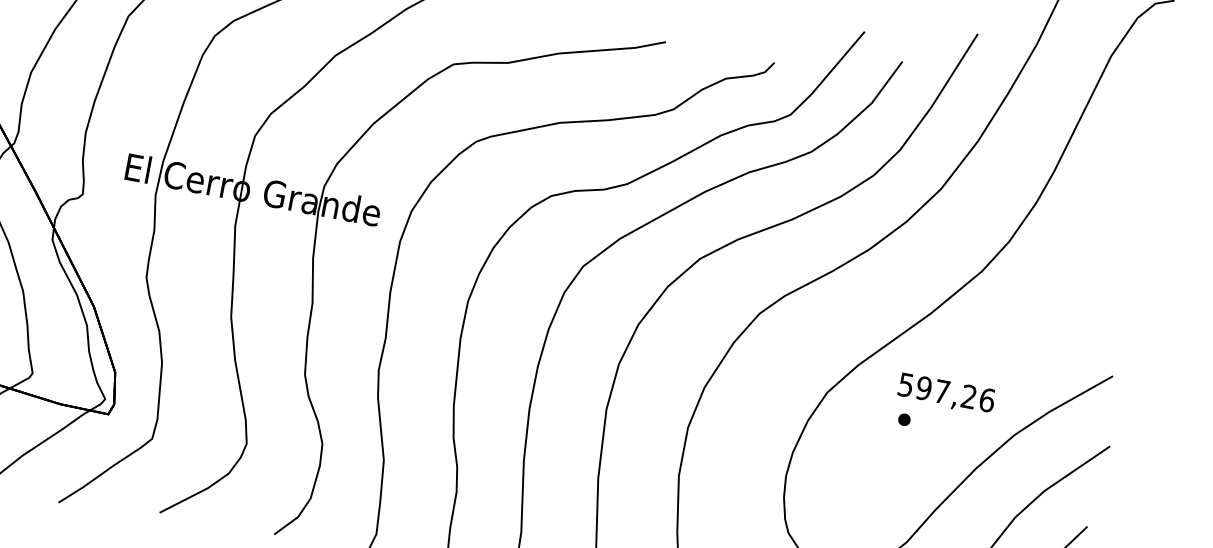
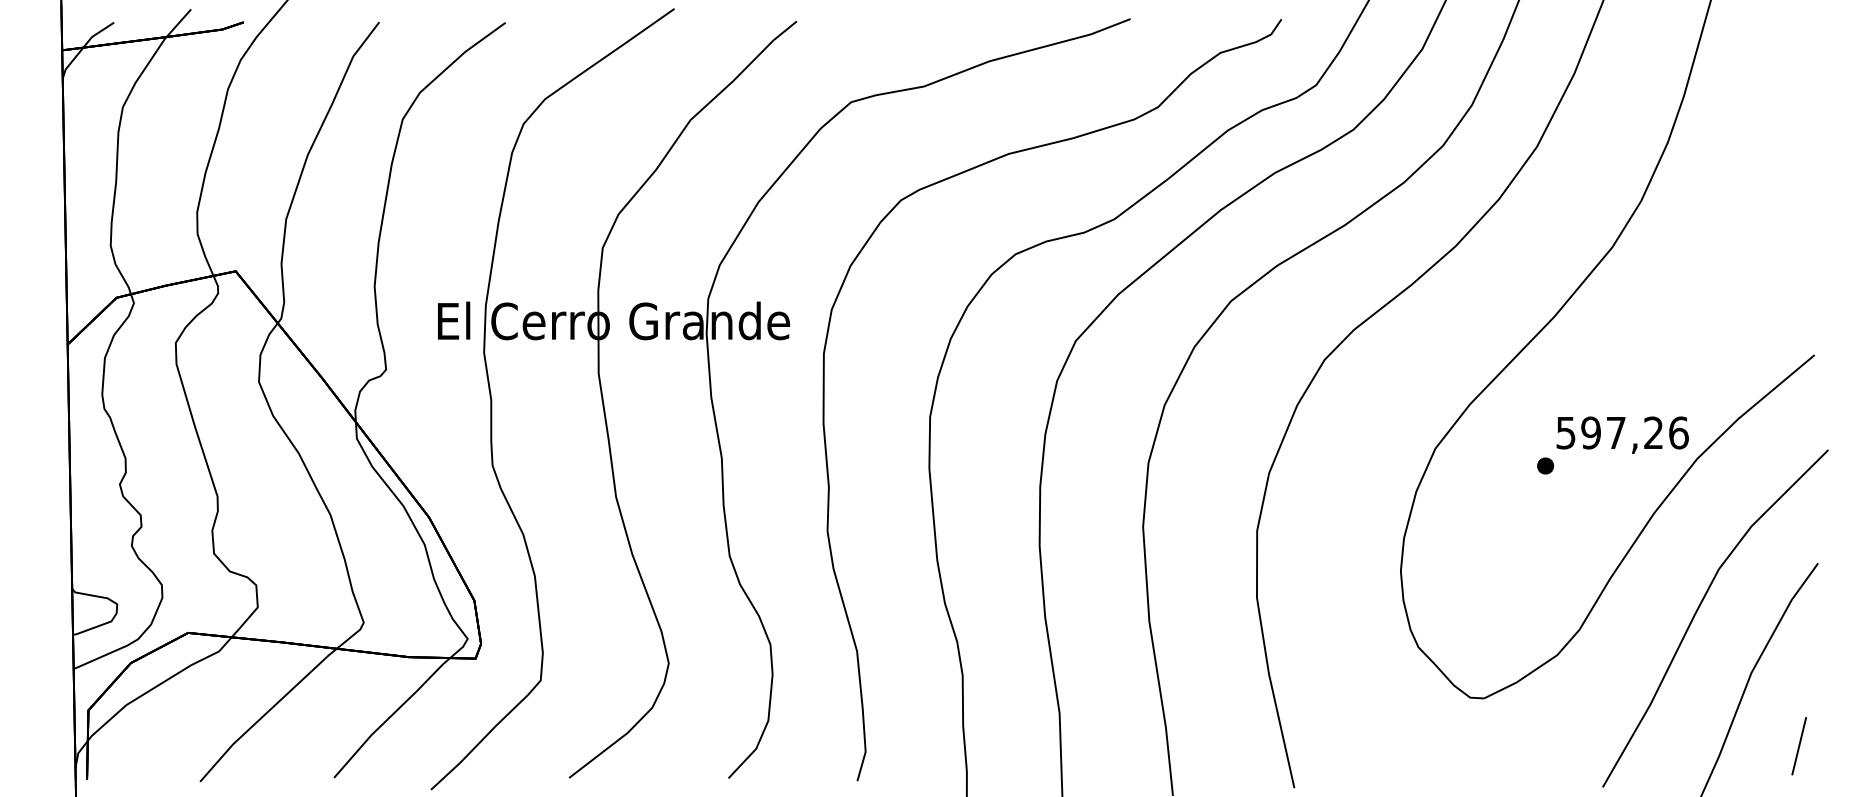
text: (946, 393) -> (1622, 434), moved

